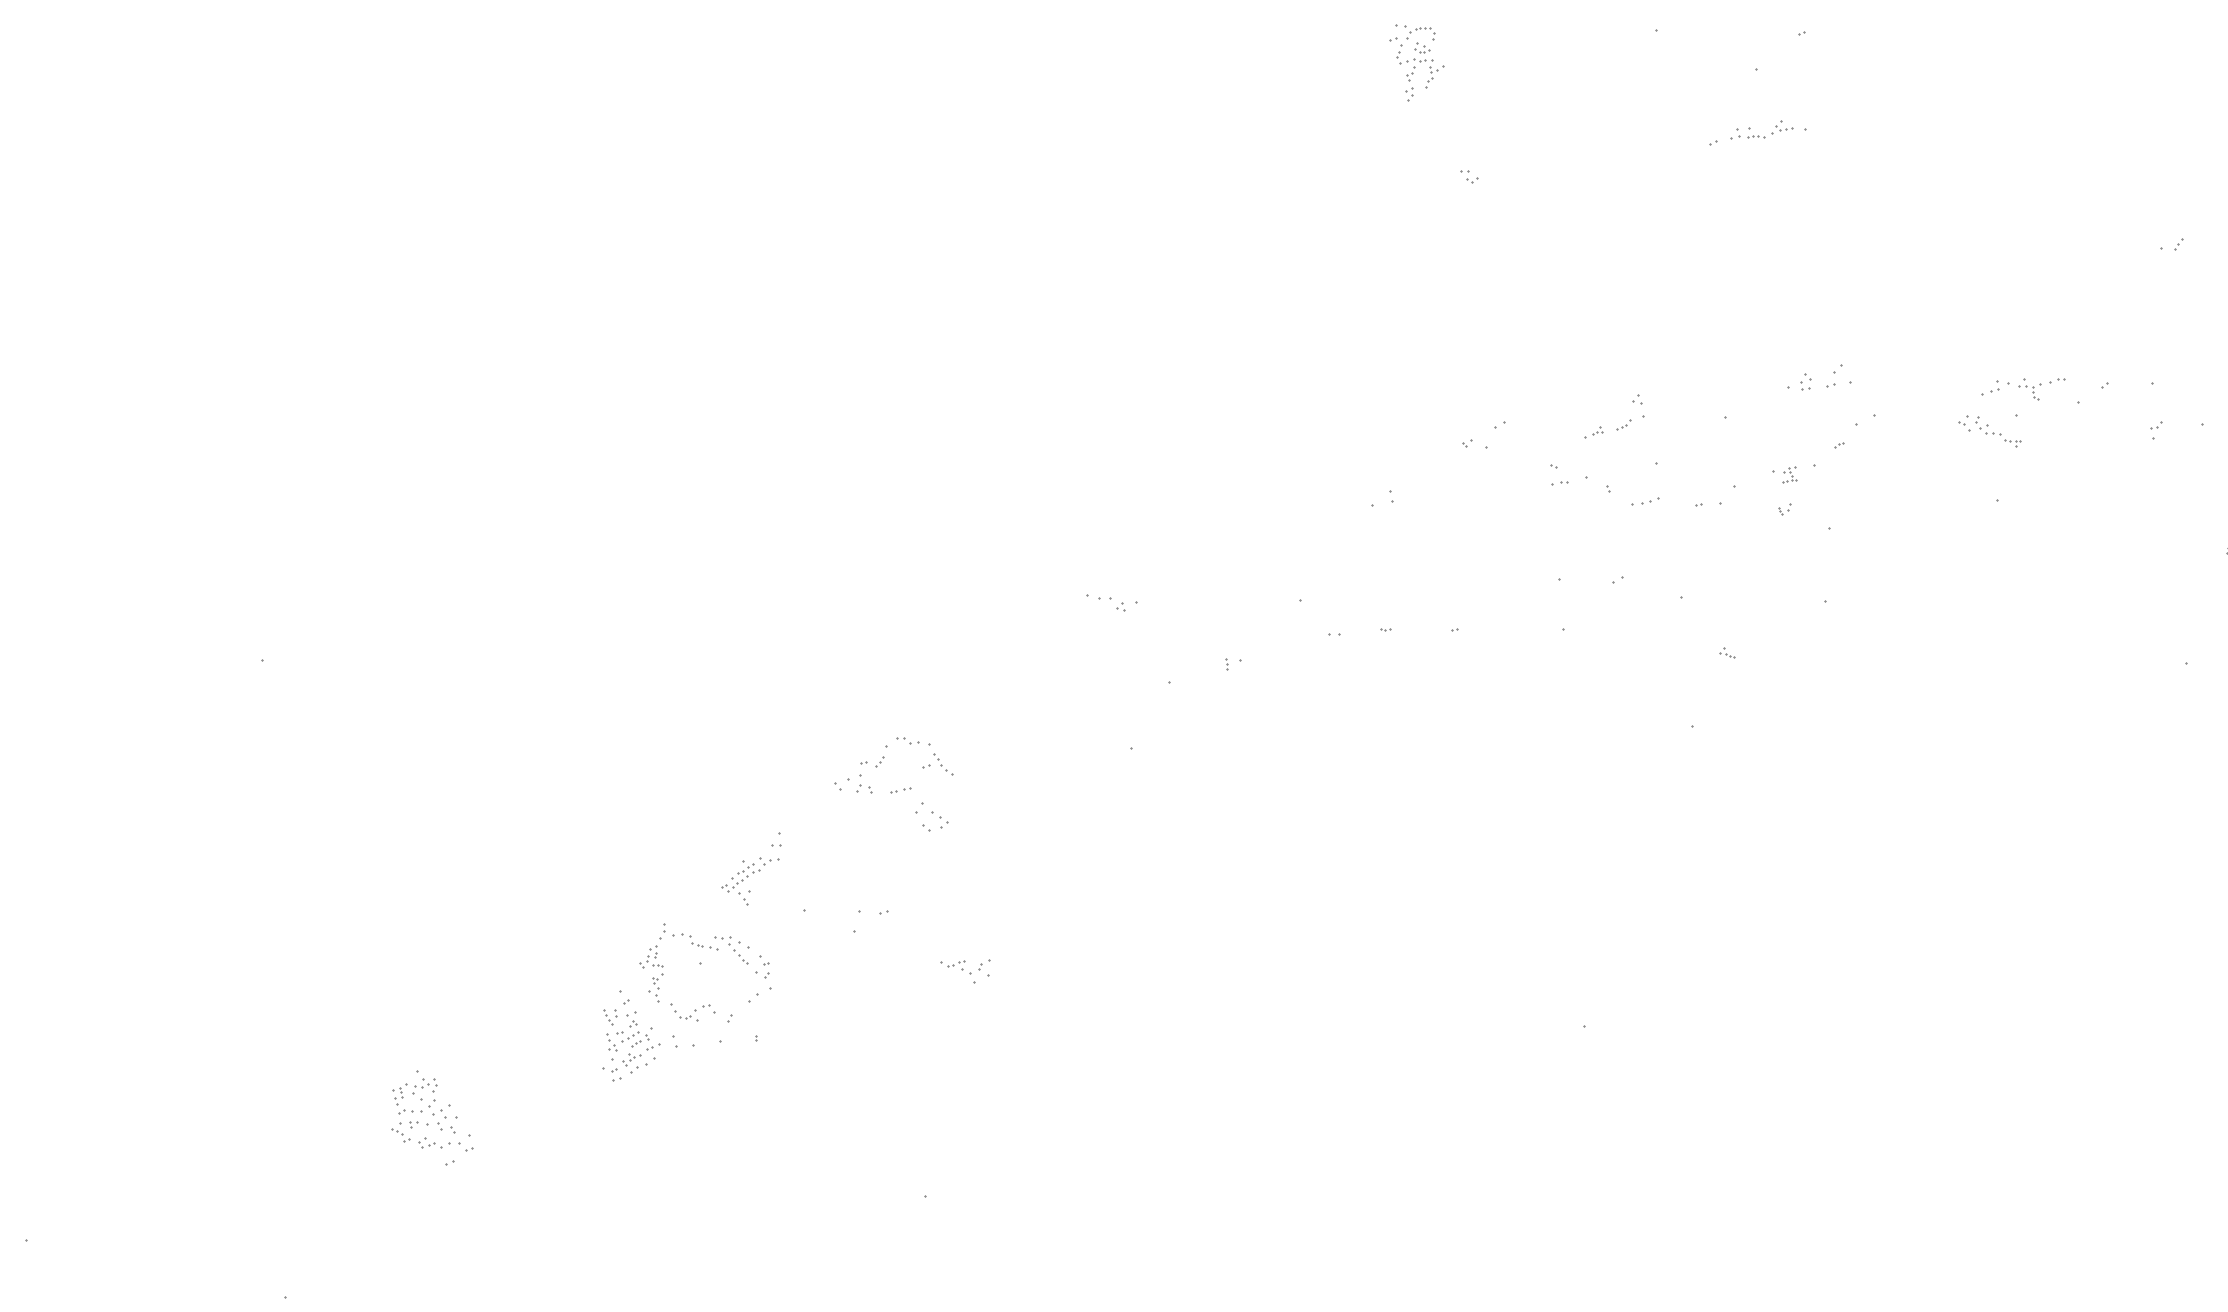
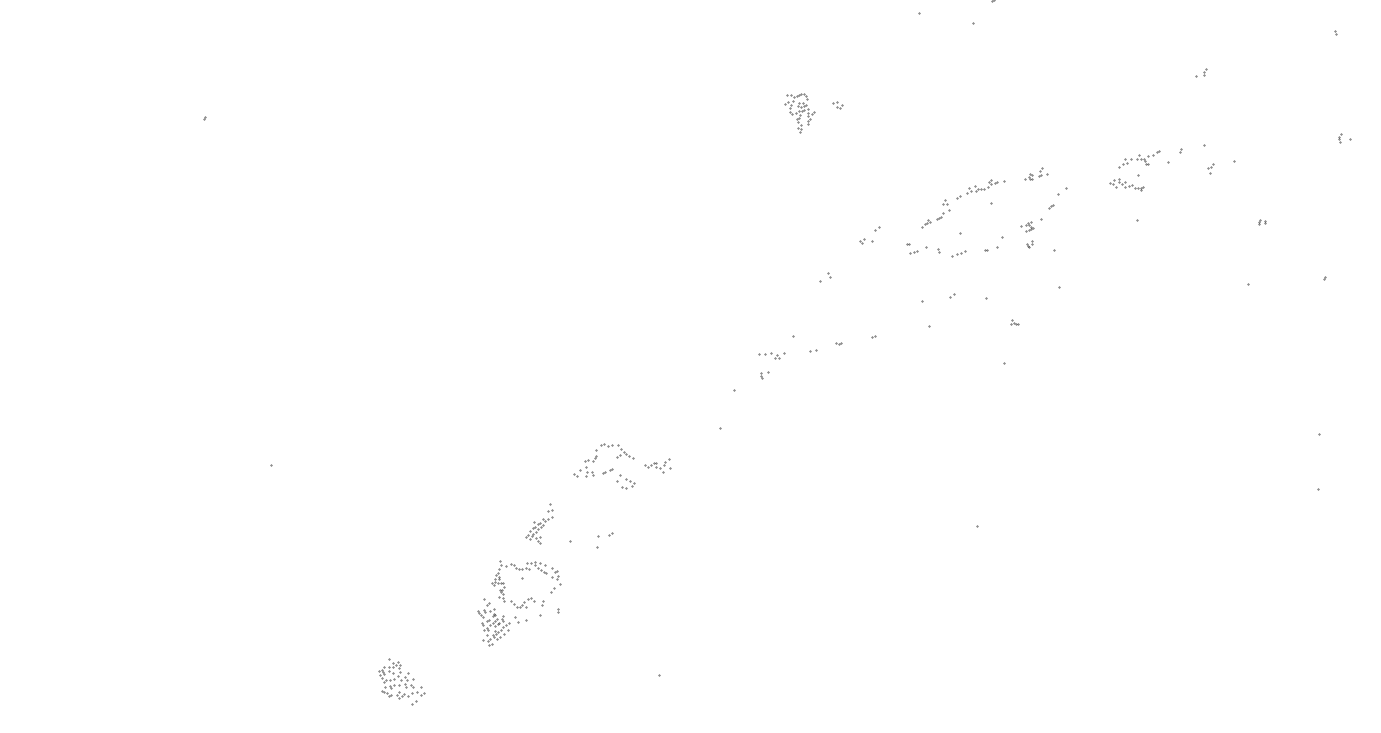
part: (1414, 64) -> (799, 113), moved
part: (1757, 136) -> (980, 189), moved
part: (1822, 377) -> (1036, 173), size x0.71
part: (1110, 602) -> (771, 355), moved
part: (965, 967) -> (657, 465), moved

